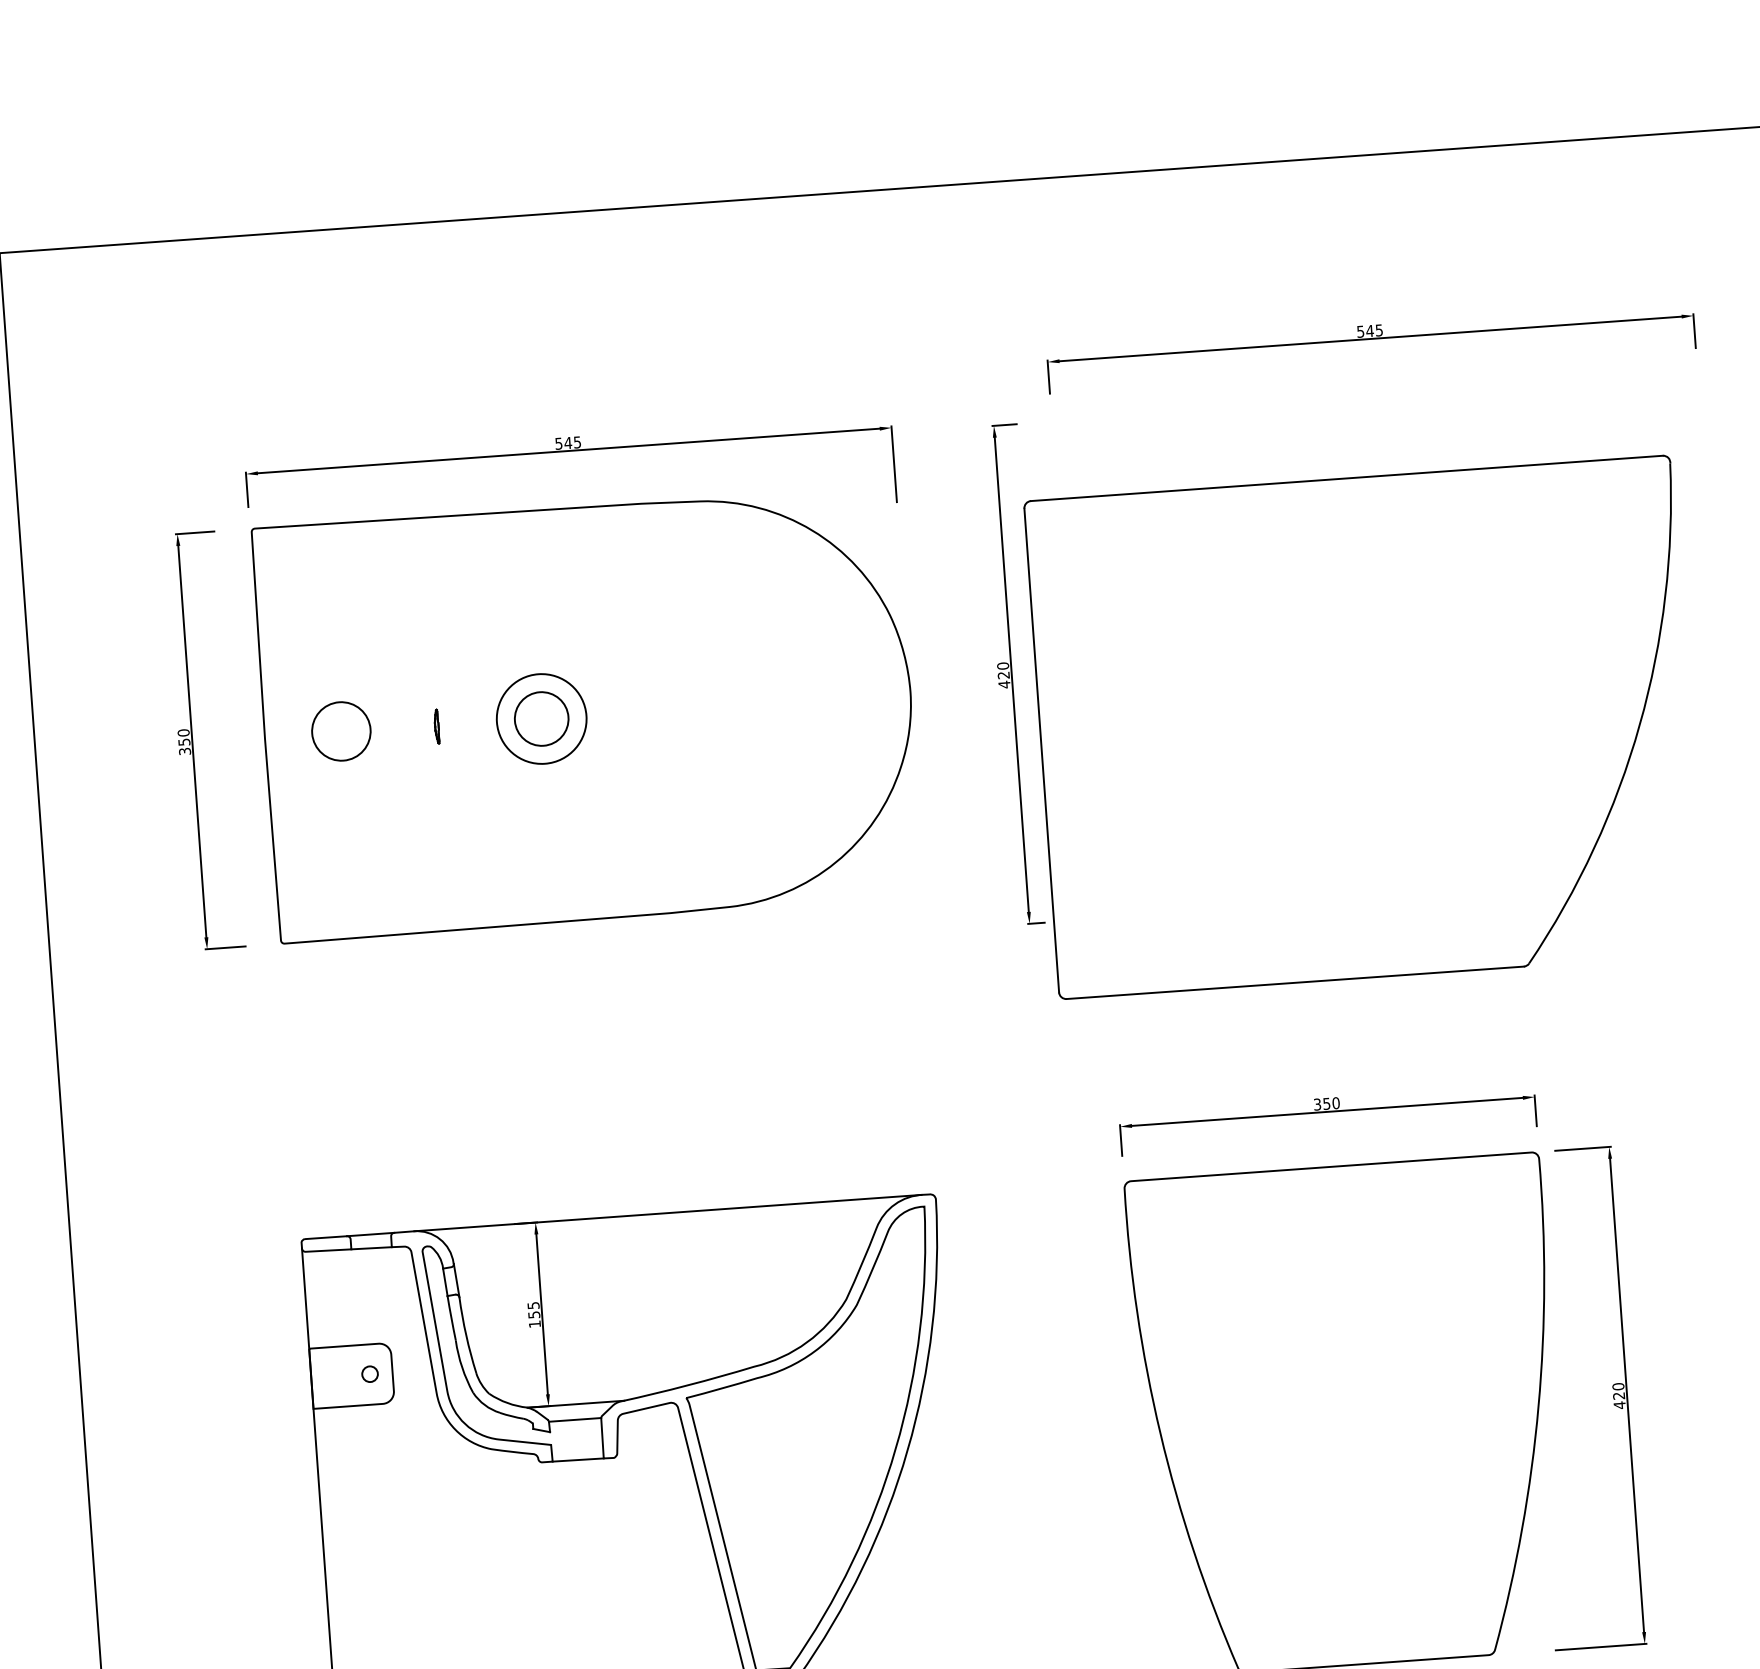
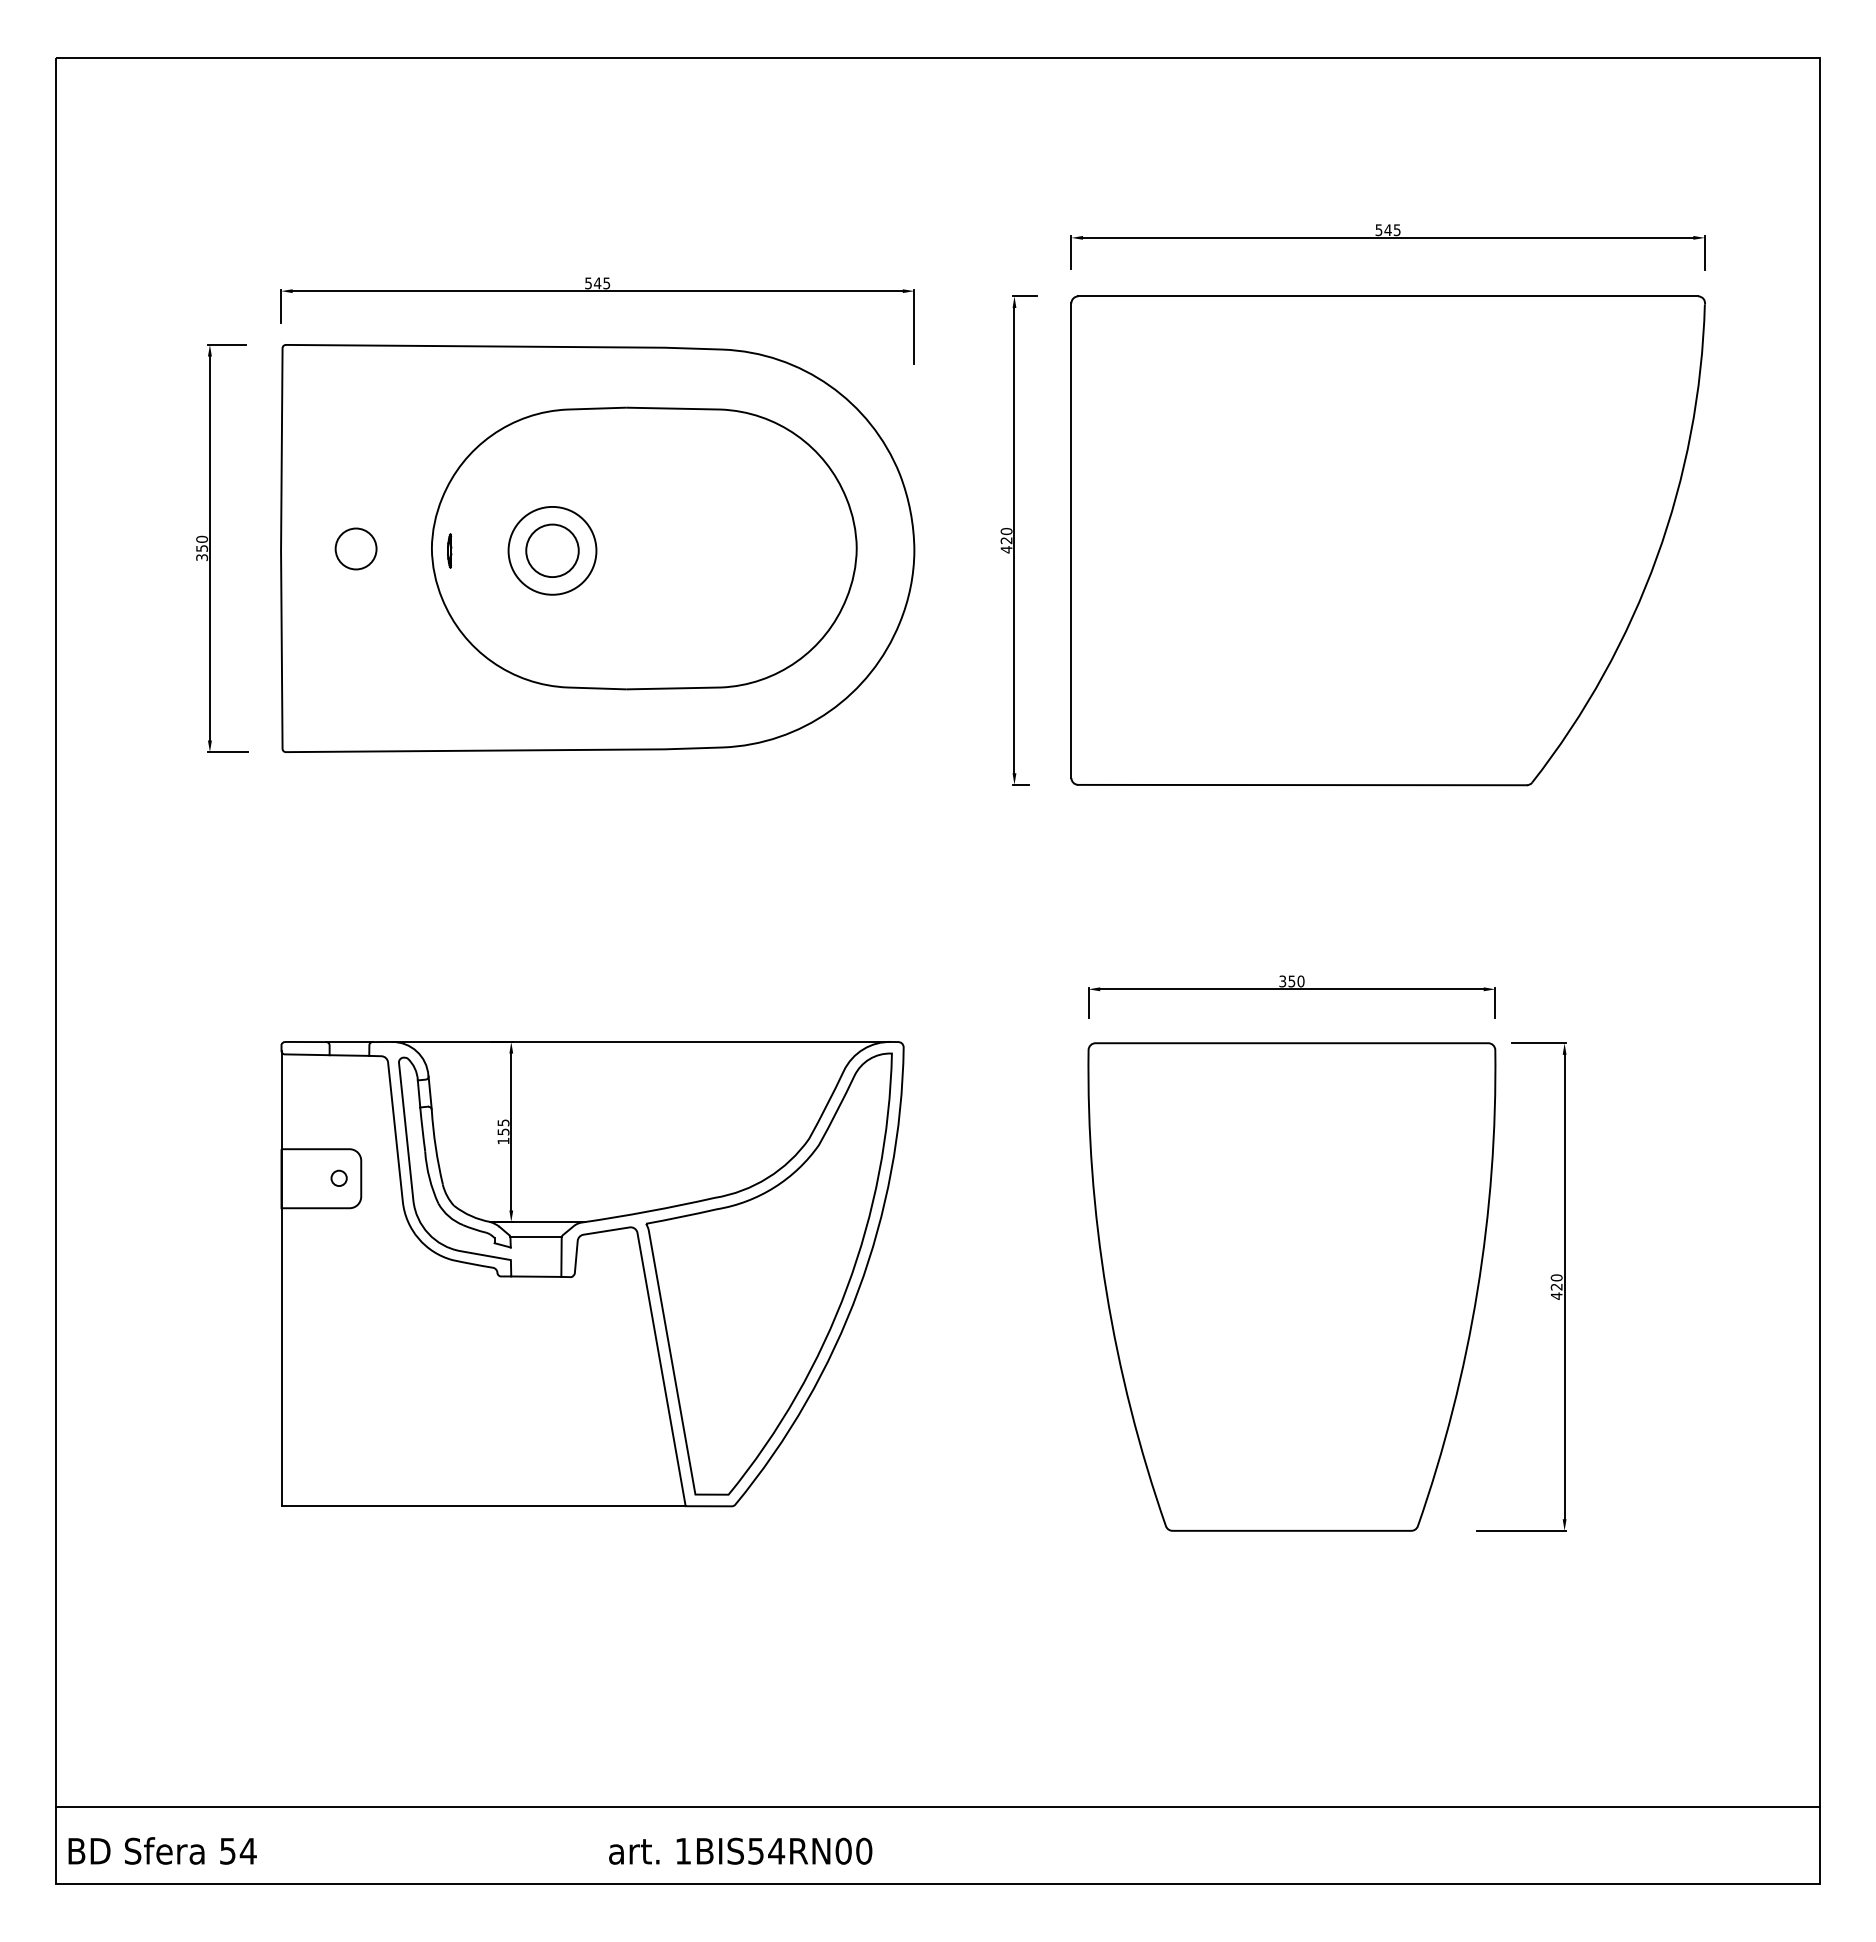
part: (635, 709) -> (644, 548), added
part: (1363, 727) -> (1387, 540), moved
circle: (340, 731) -> (355, 548), size x0.71

